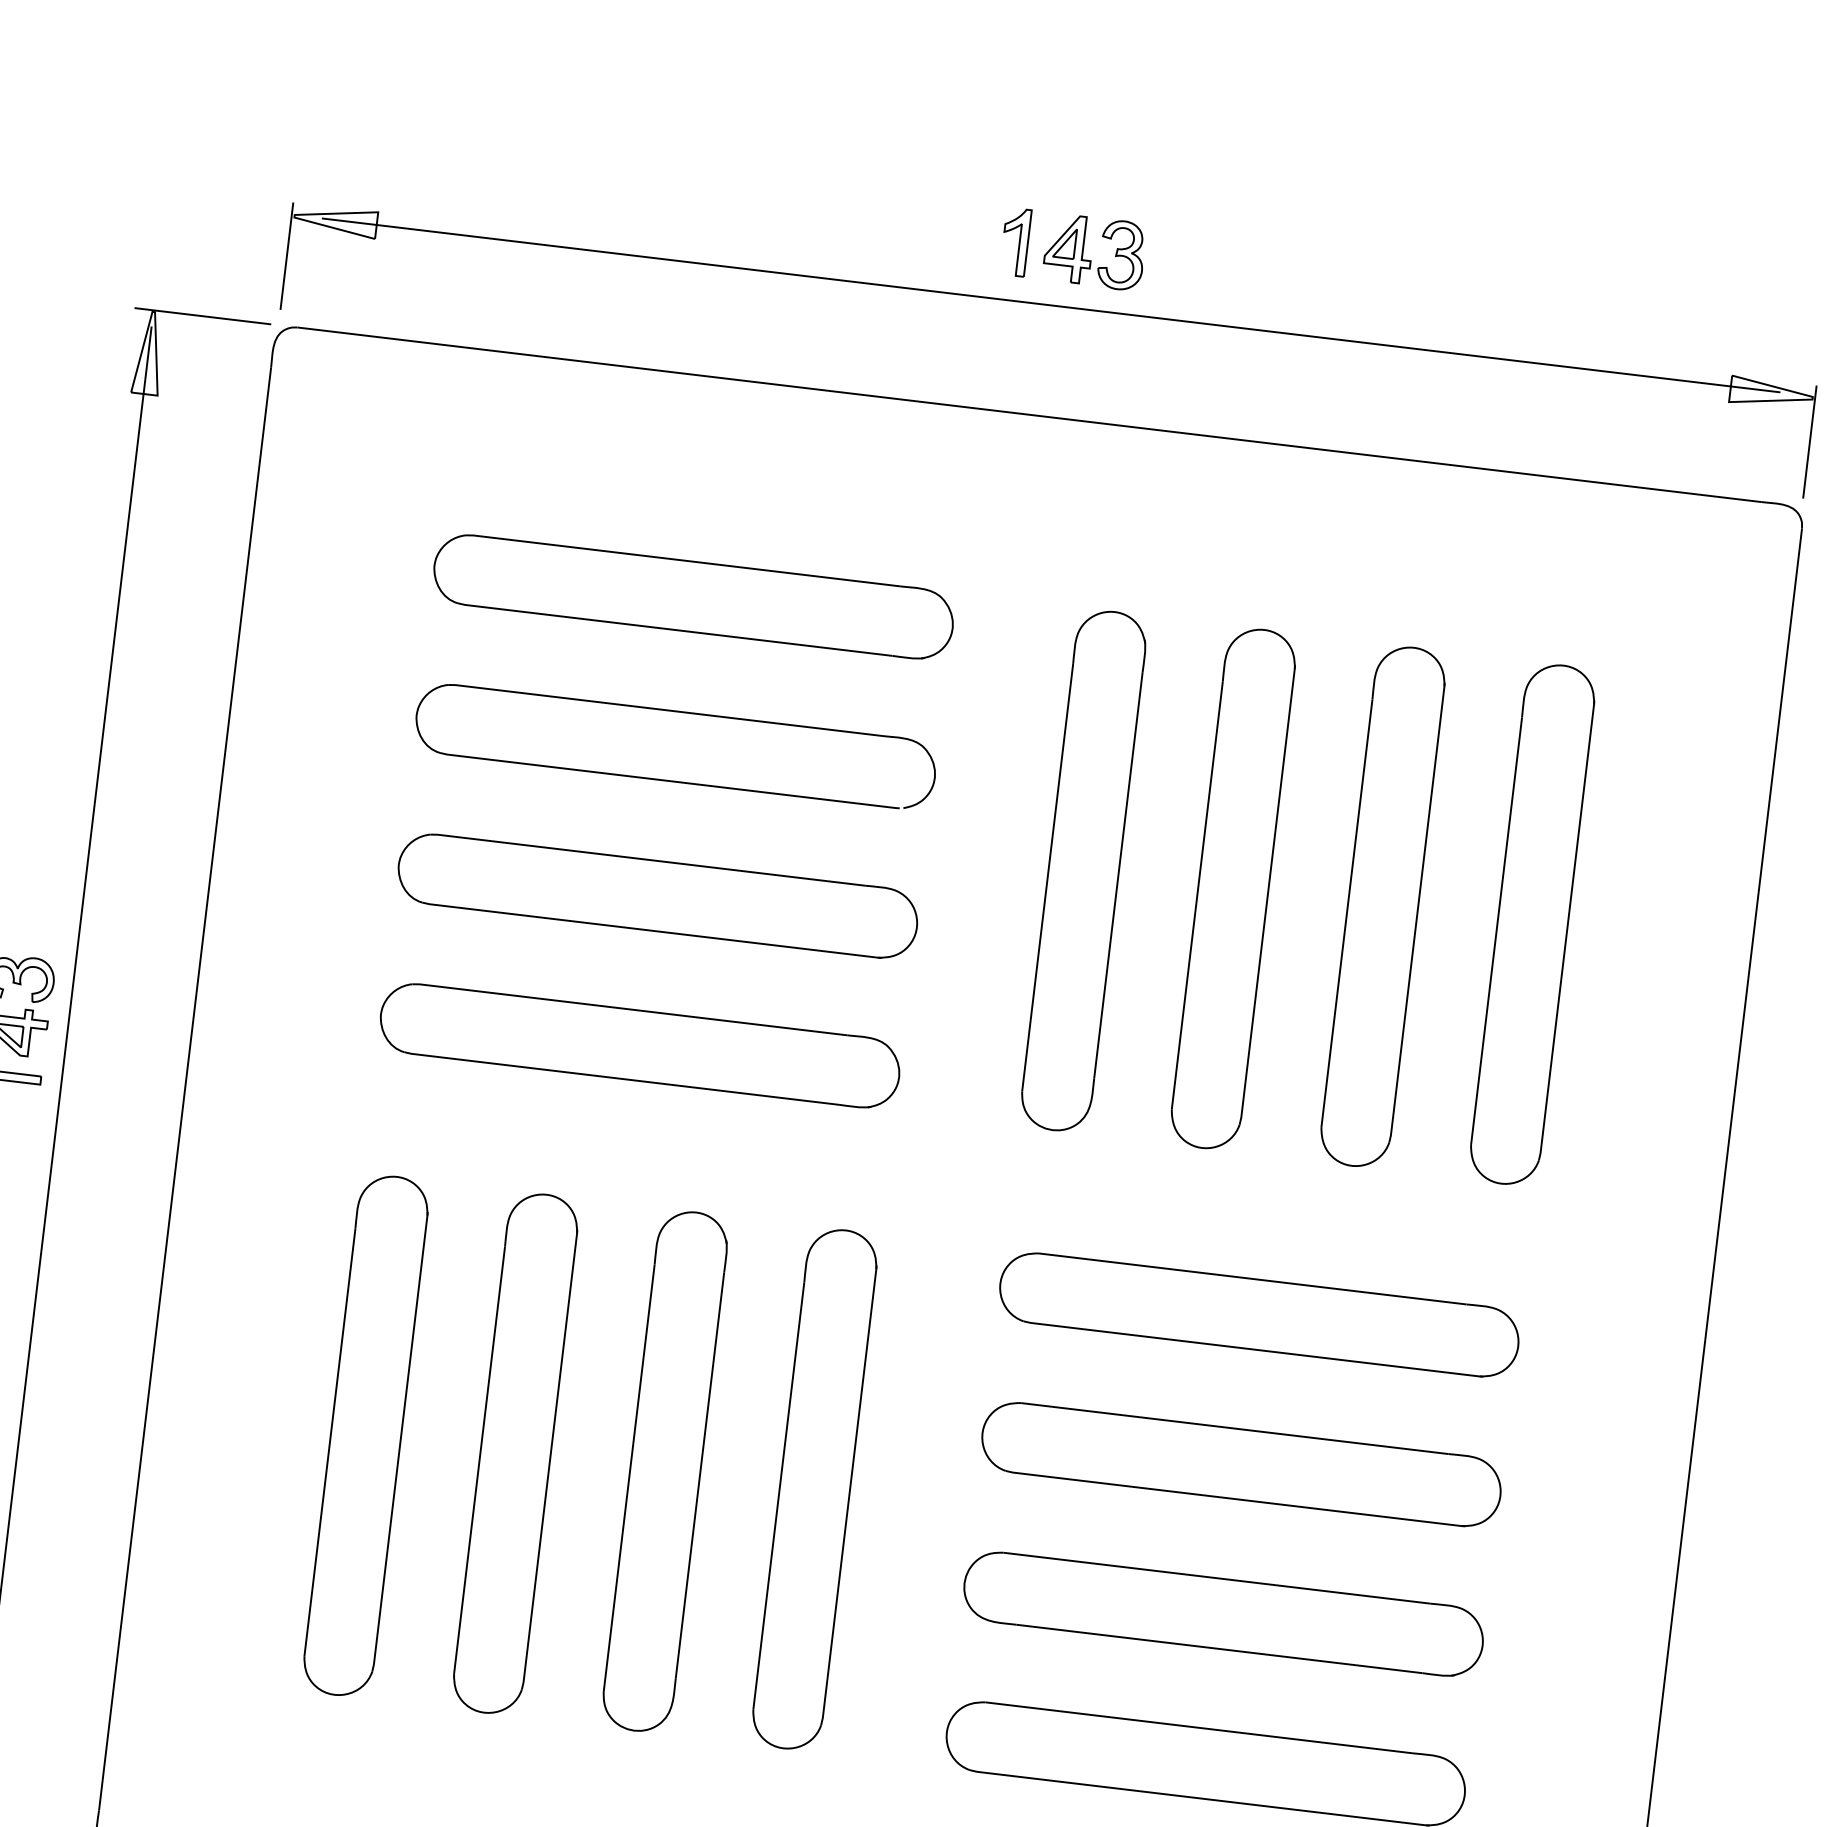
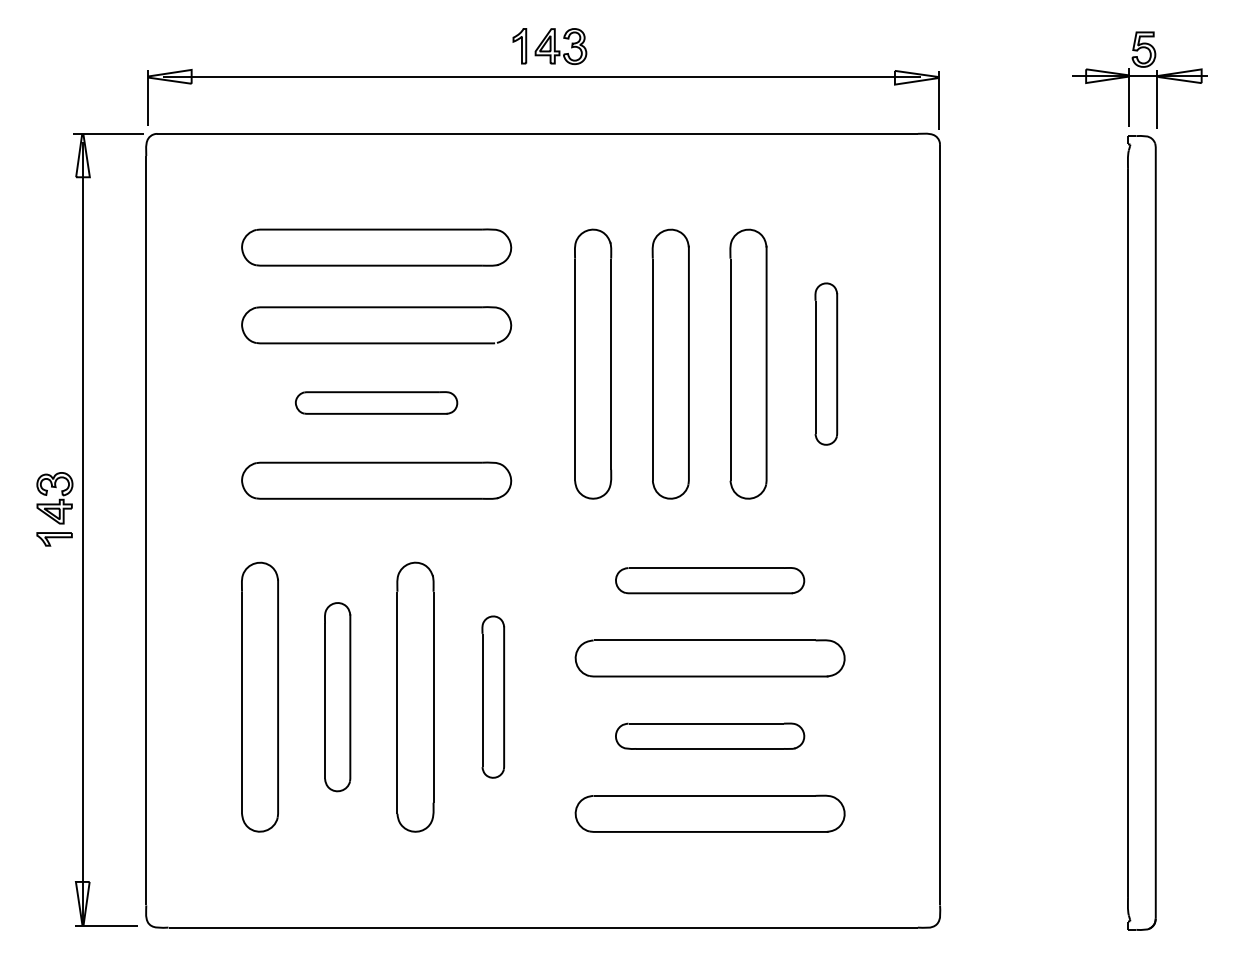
part: (657, 895) -> (376, 402), size x0.6
part: (1533, 923) -> (826, 363), size x0.6
part: (1258, 1314) -> (709, 580), size x0.7
part: (515, 1452) -> (337, 696), size x0.7
part: (815, 1488) -> (493, 696), size x0.6
part: (1222, 1614) -> (709, 736), size x0.7

